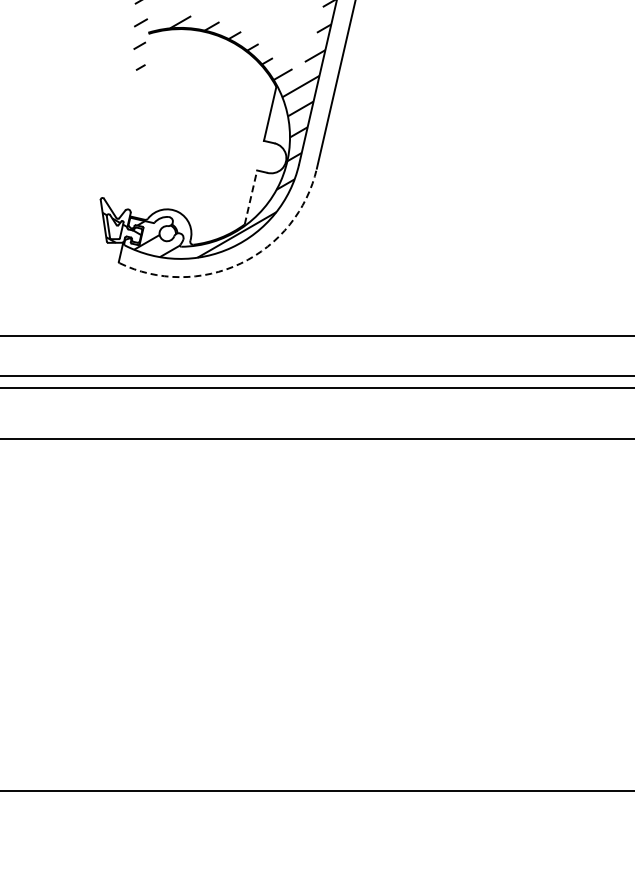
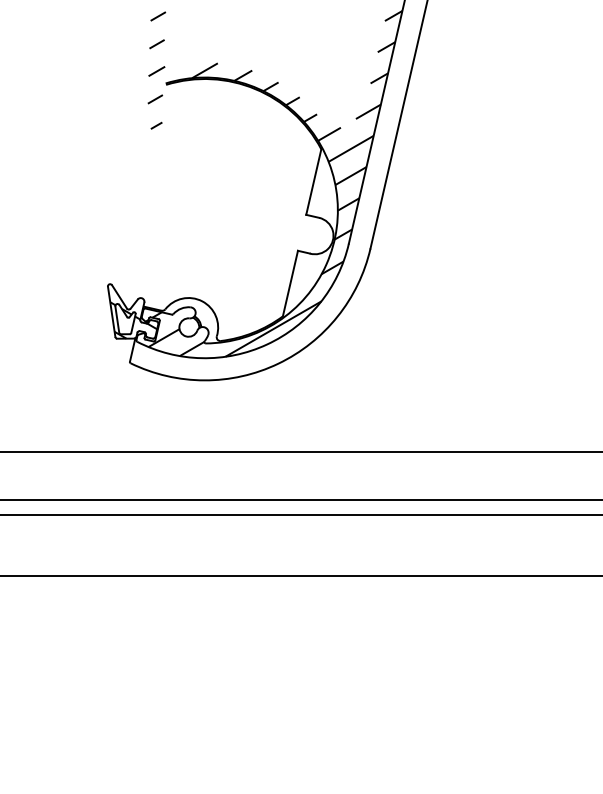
line: (250, 197) -> (289, 283), dashed -> solid
arc: (240, 263) -> (277, 363), dashed -> solid

